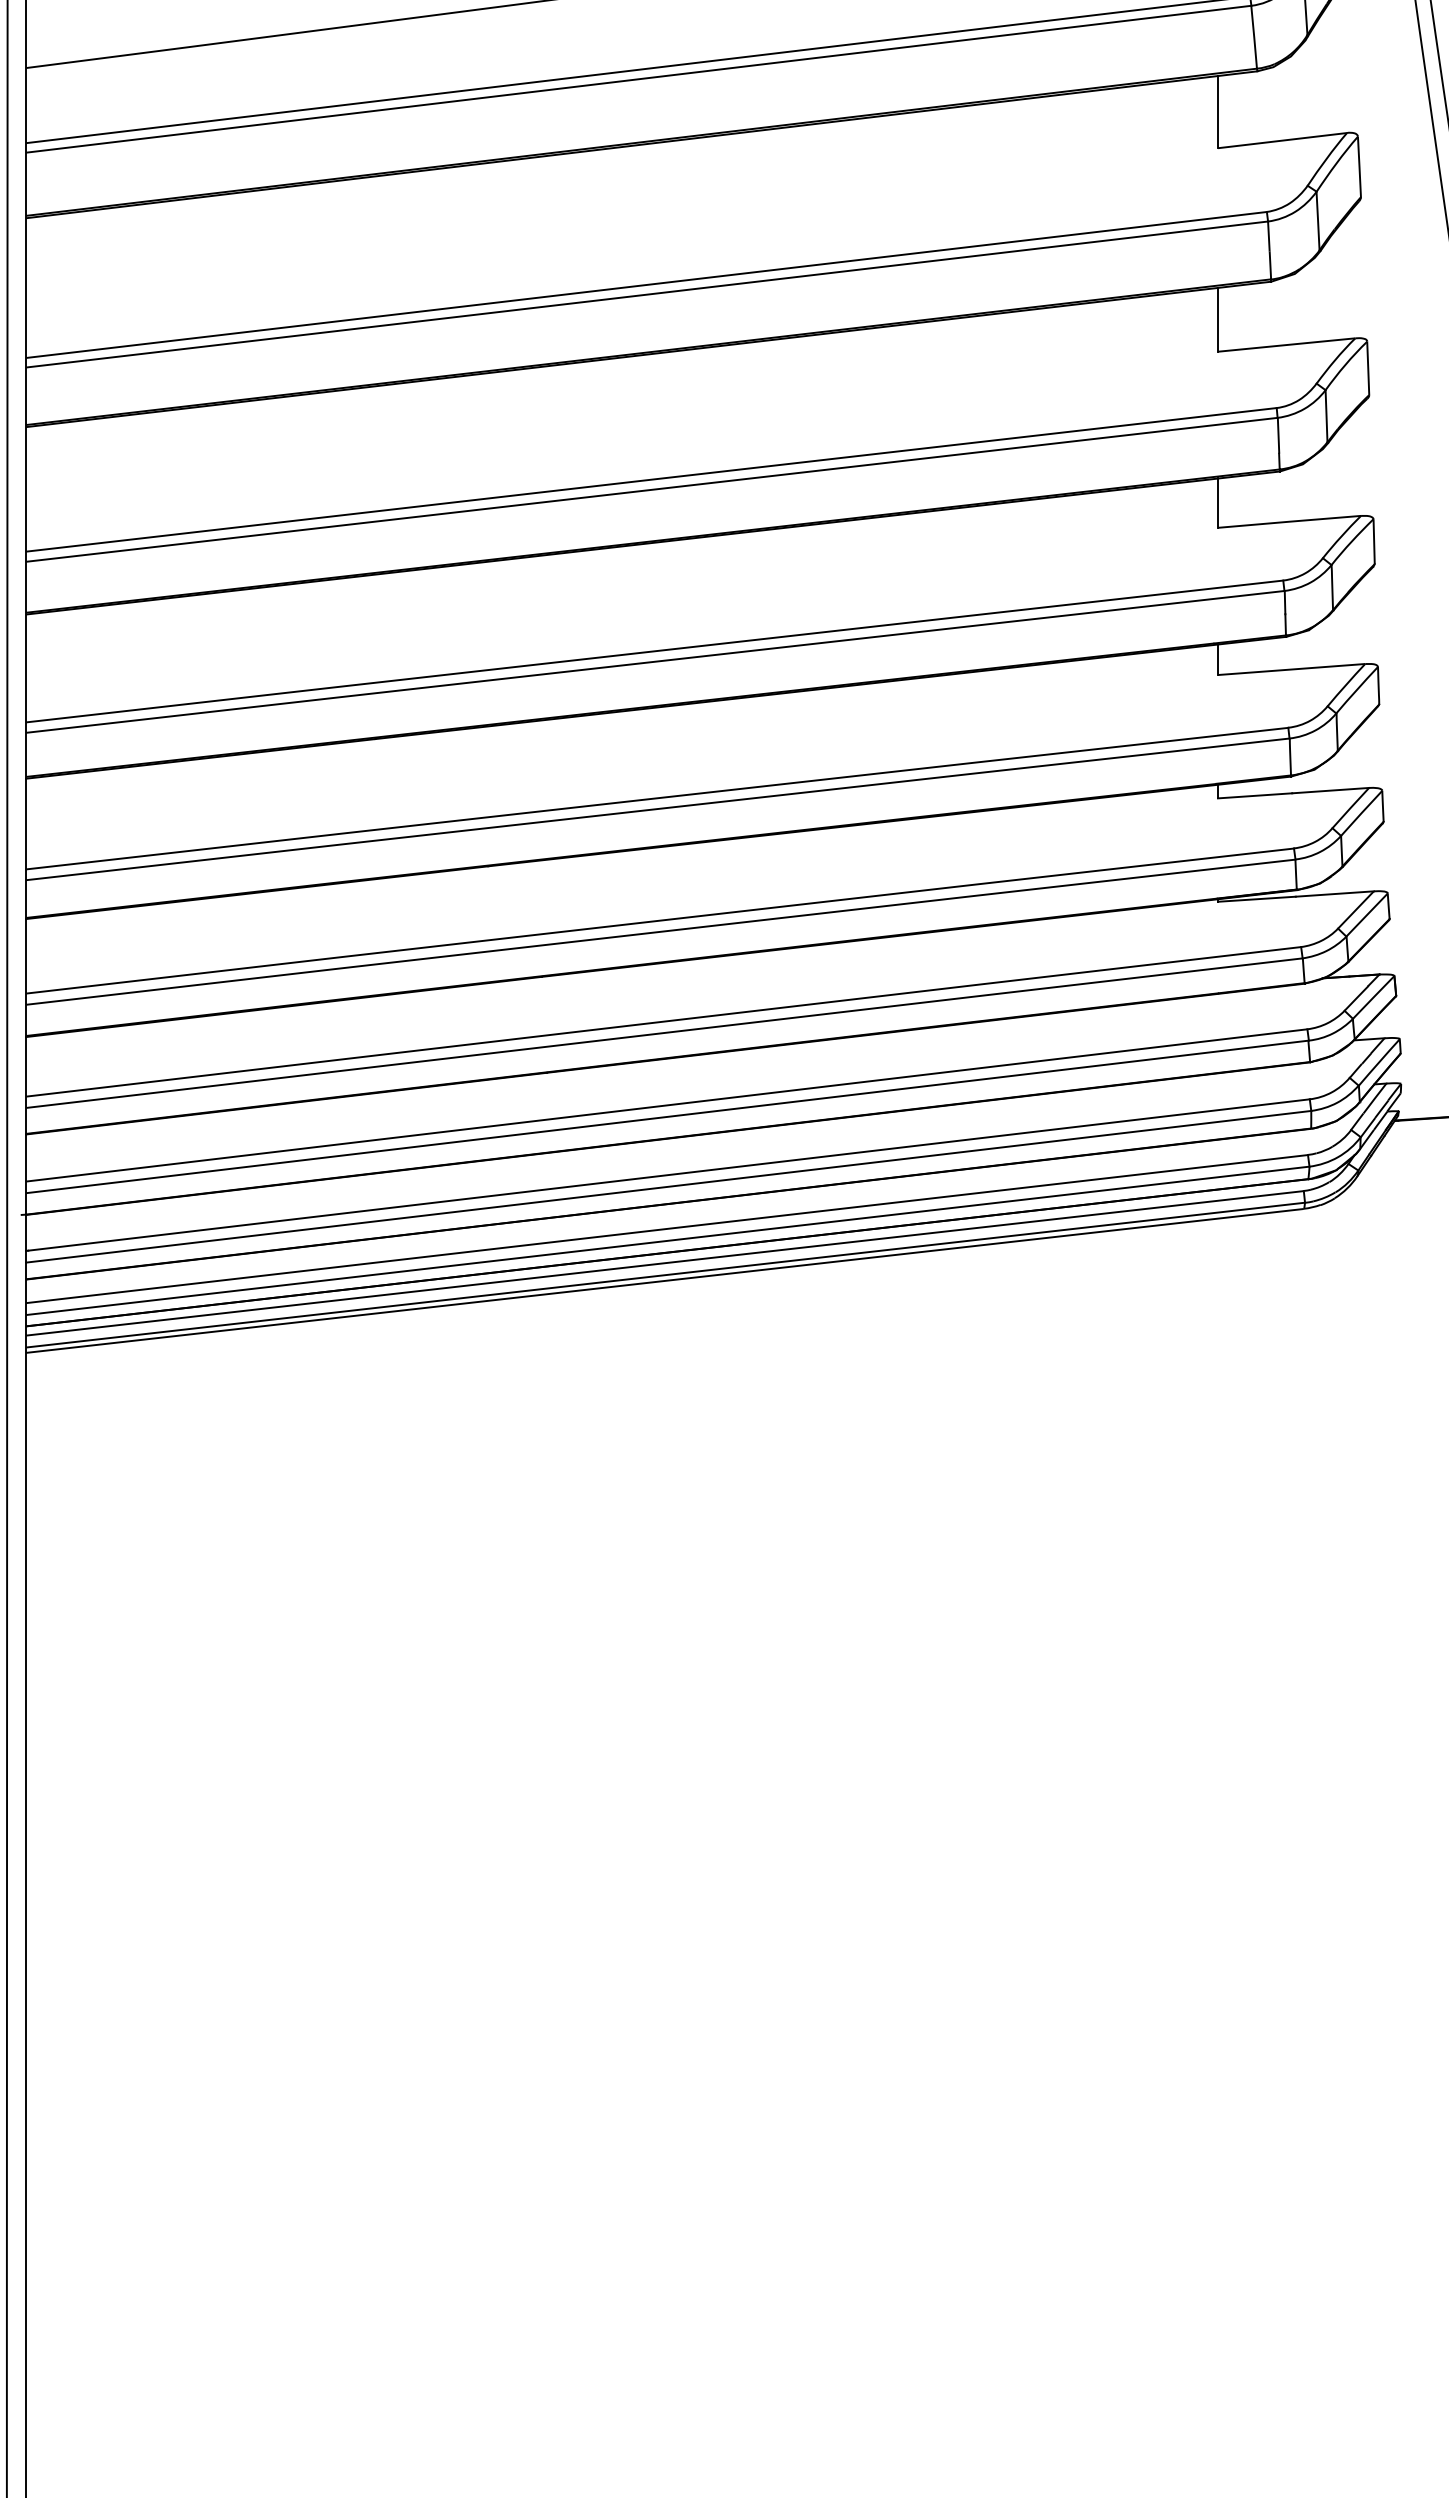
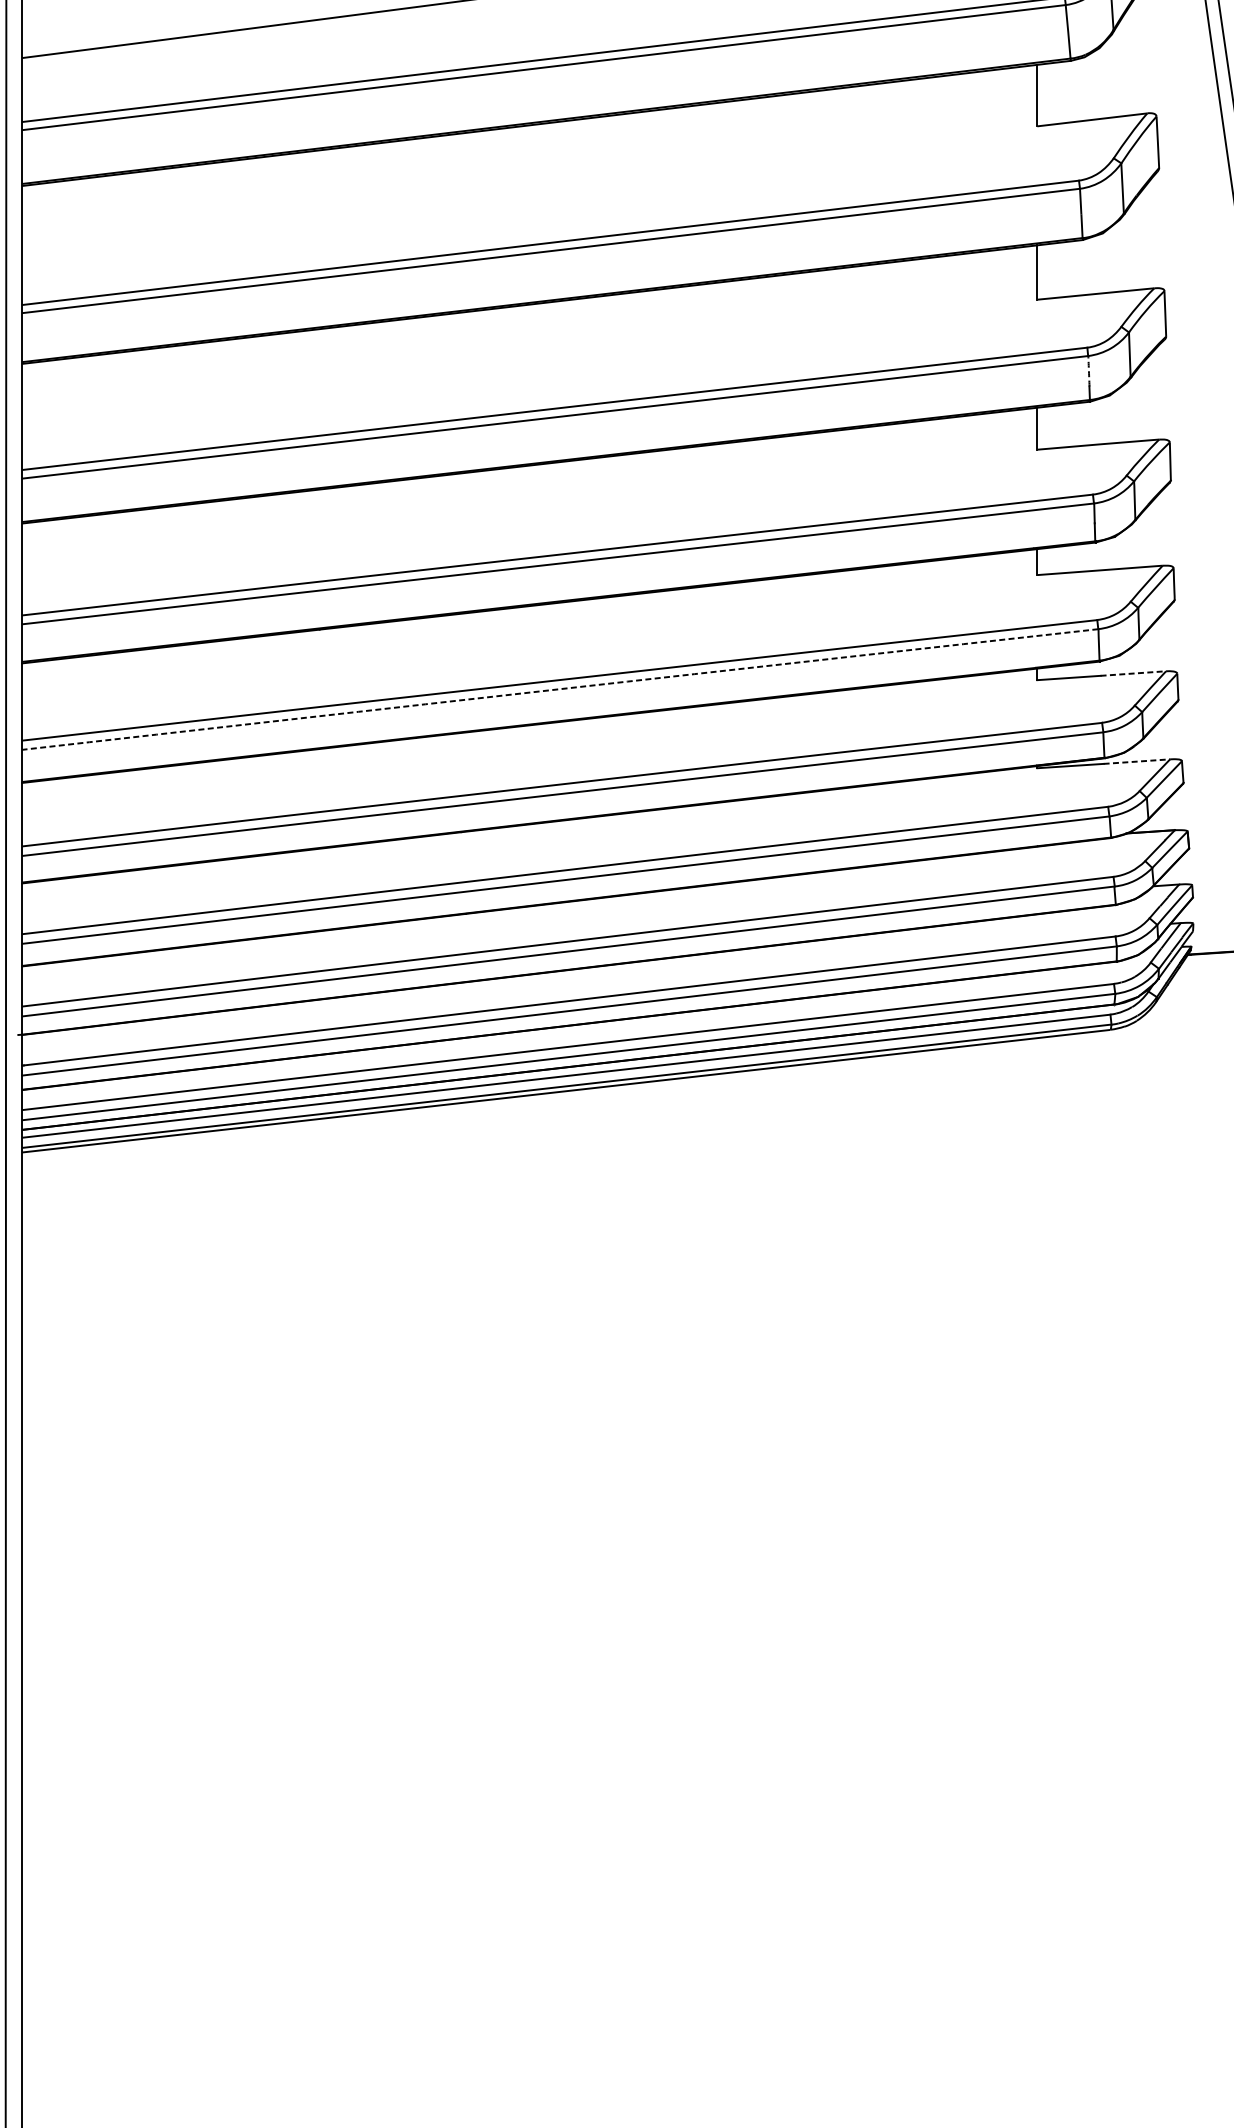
arc: (1278, 435) -> (1088, 371), solid -> dashed
line: (1330, 790) -> (1133, 673), solid -> dashed
arc: (657, 808) -> (559, 688), solid -> dashed
line: (1335, 894) -> (1137, 762), solid -> dashed

